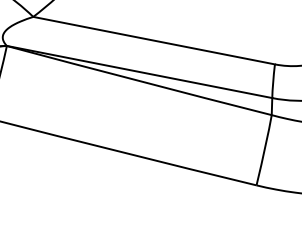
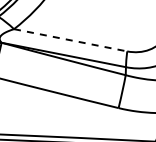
line: (153, 41) -> (70, 40), solid -> dashed

